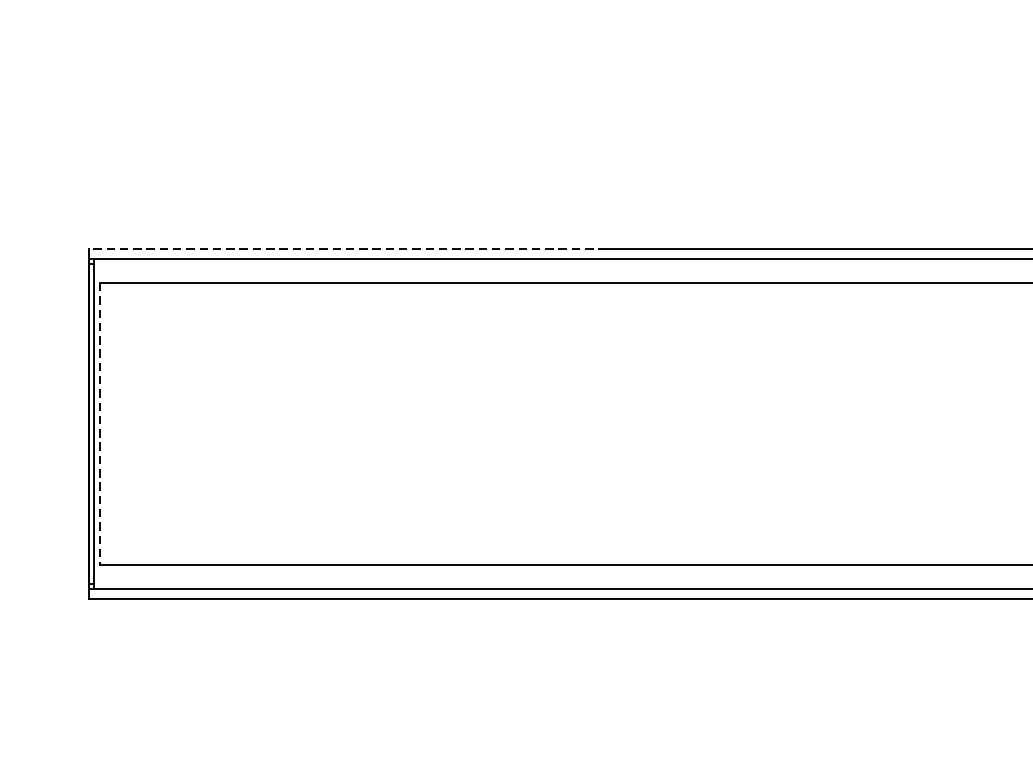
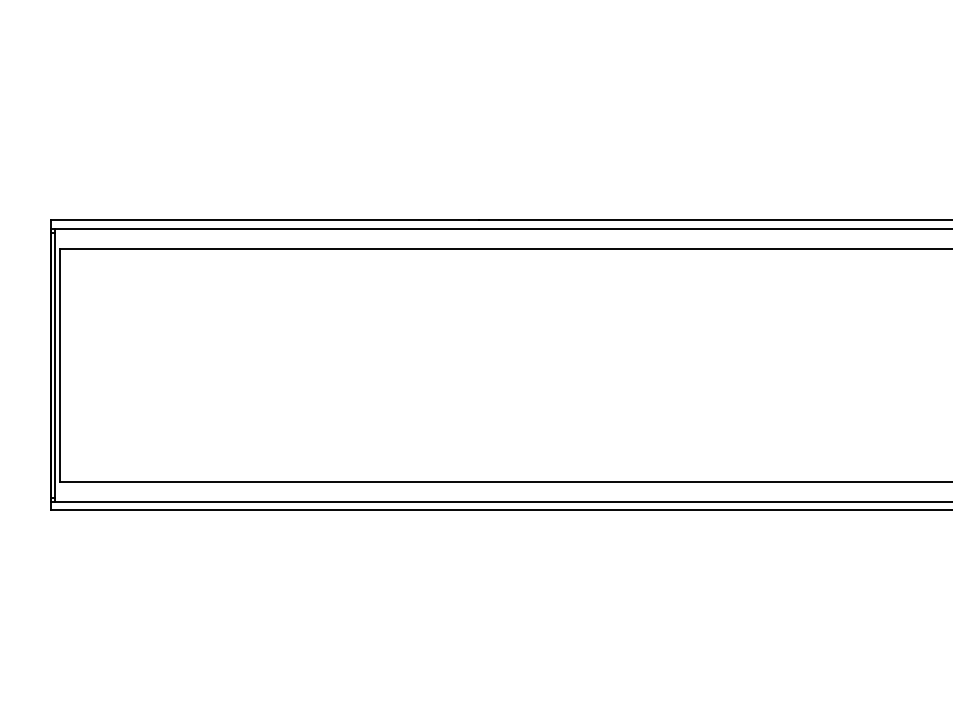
line: (347, 249) -> (264, 220), dashed -> solid
line: (99, 424) -> (59, 365), dashed -> solid

